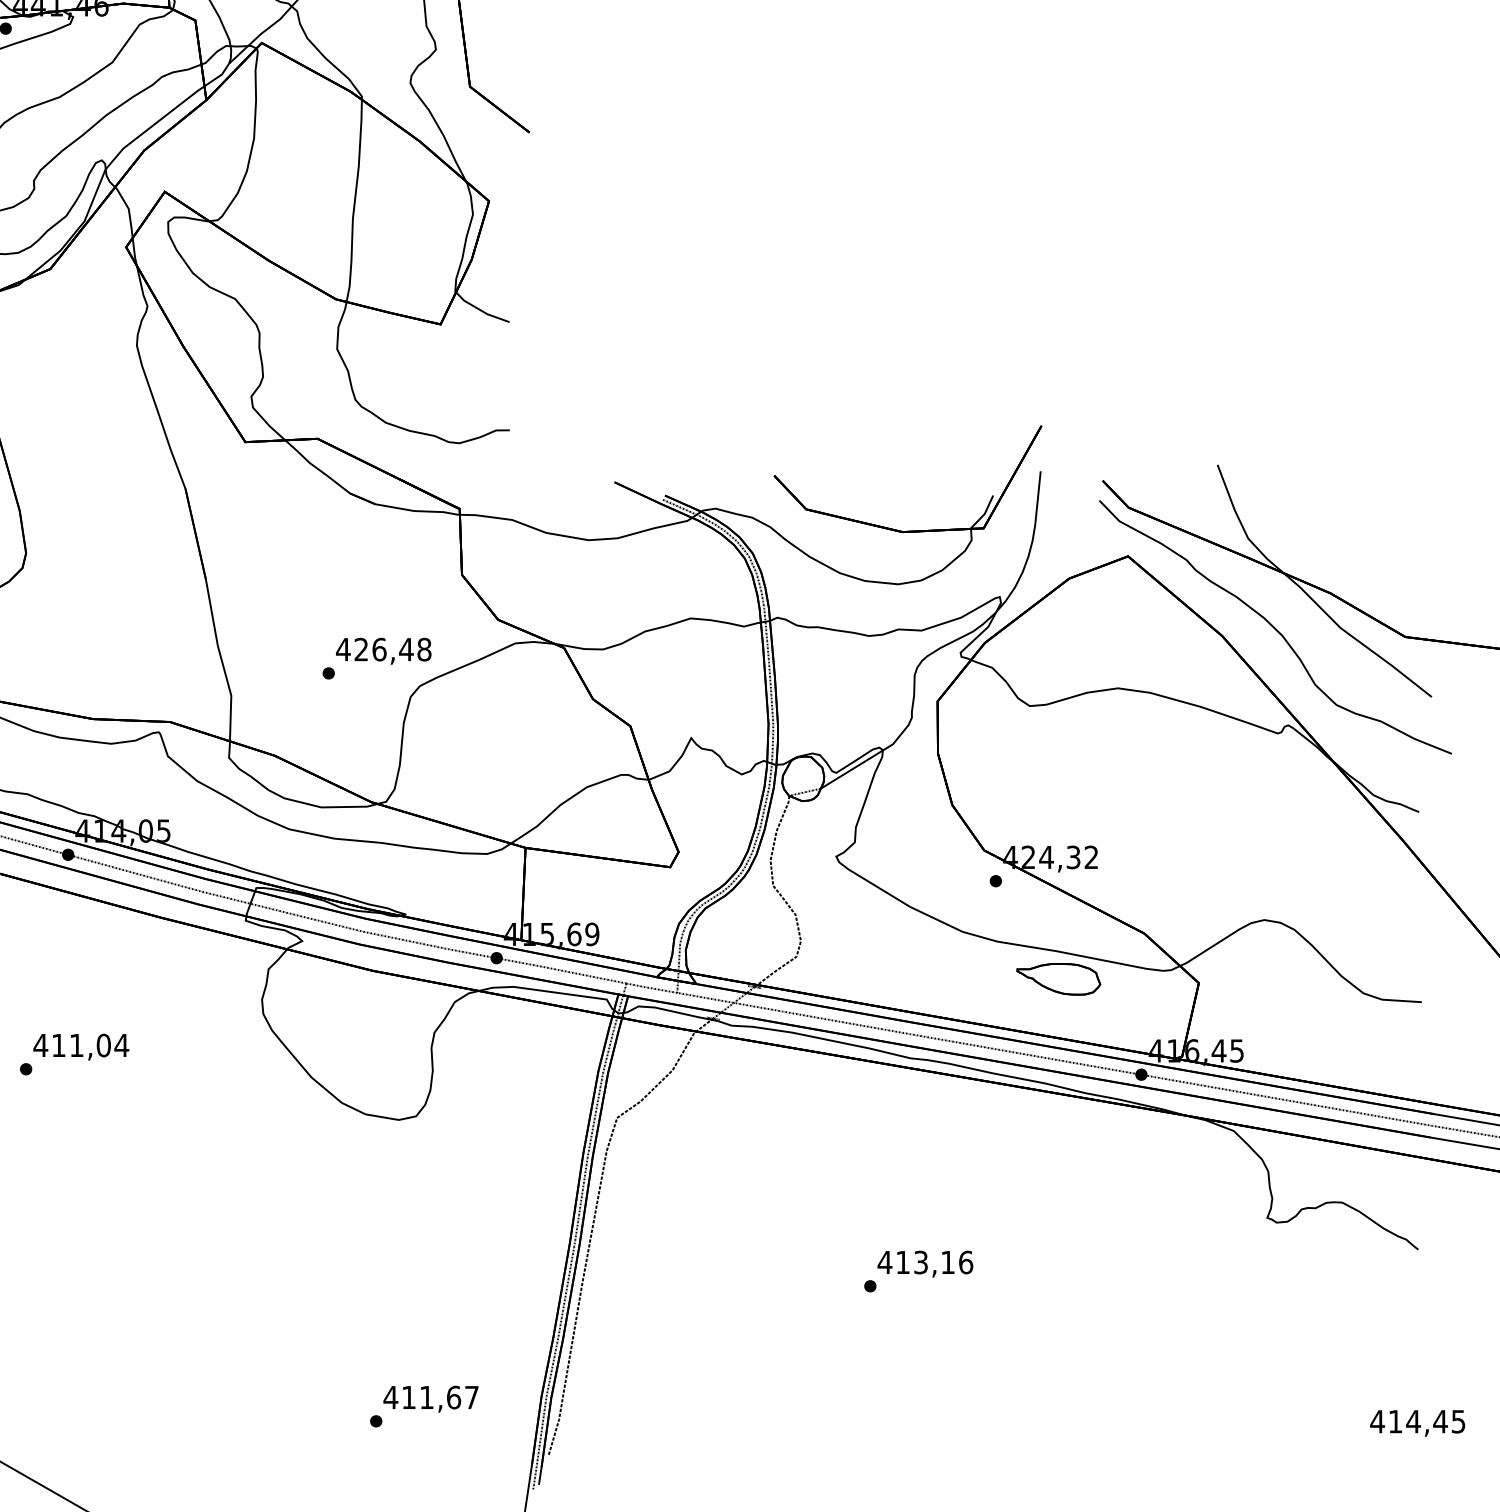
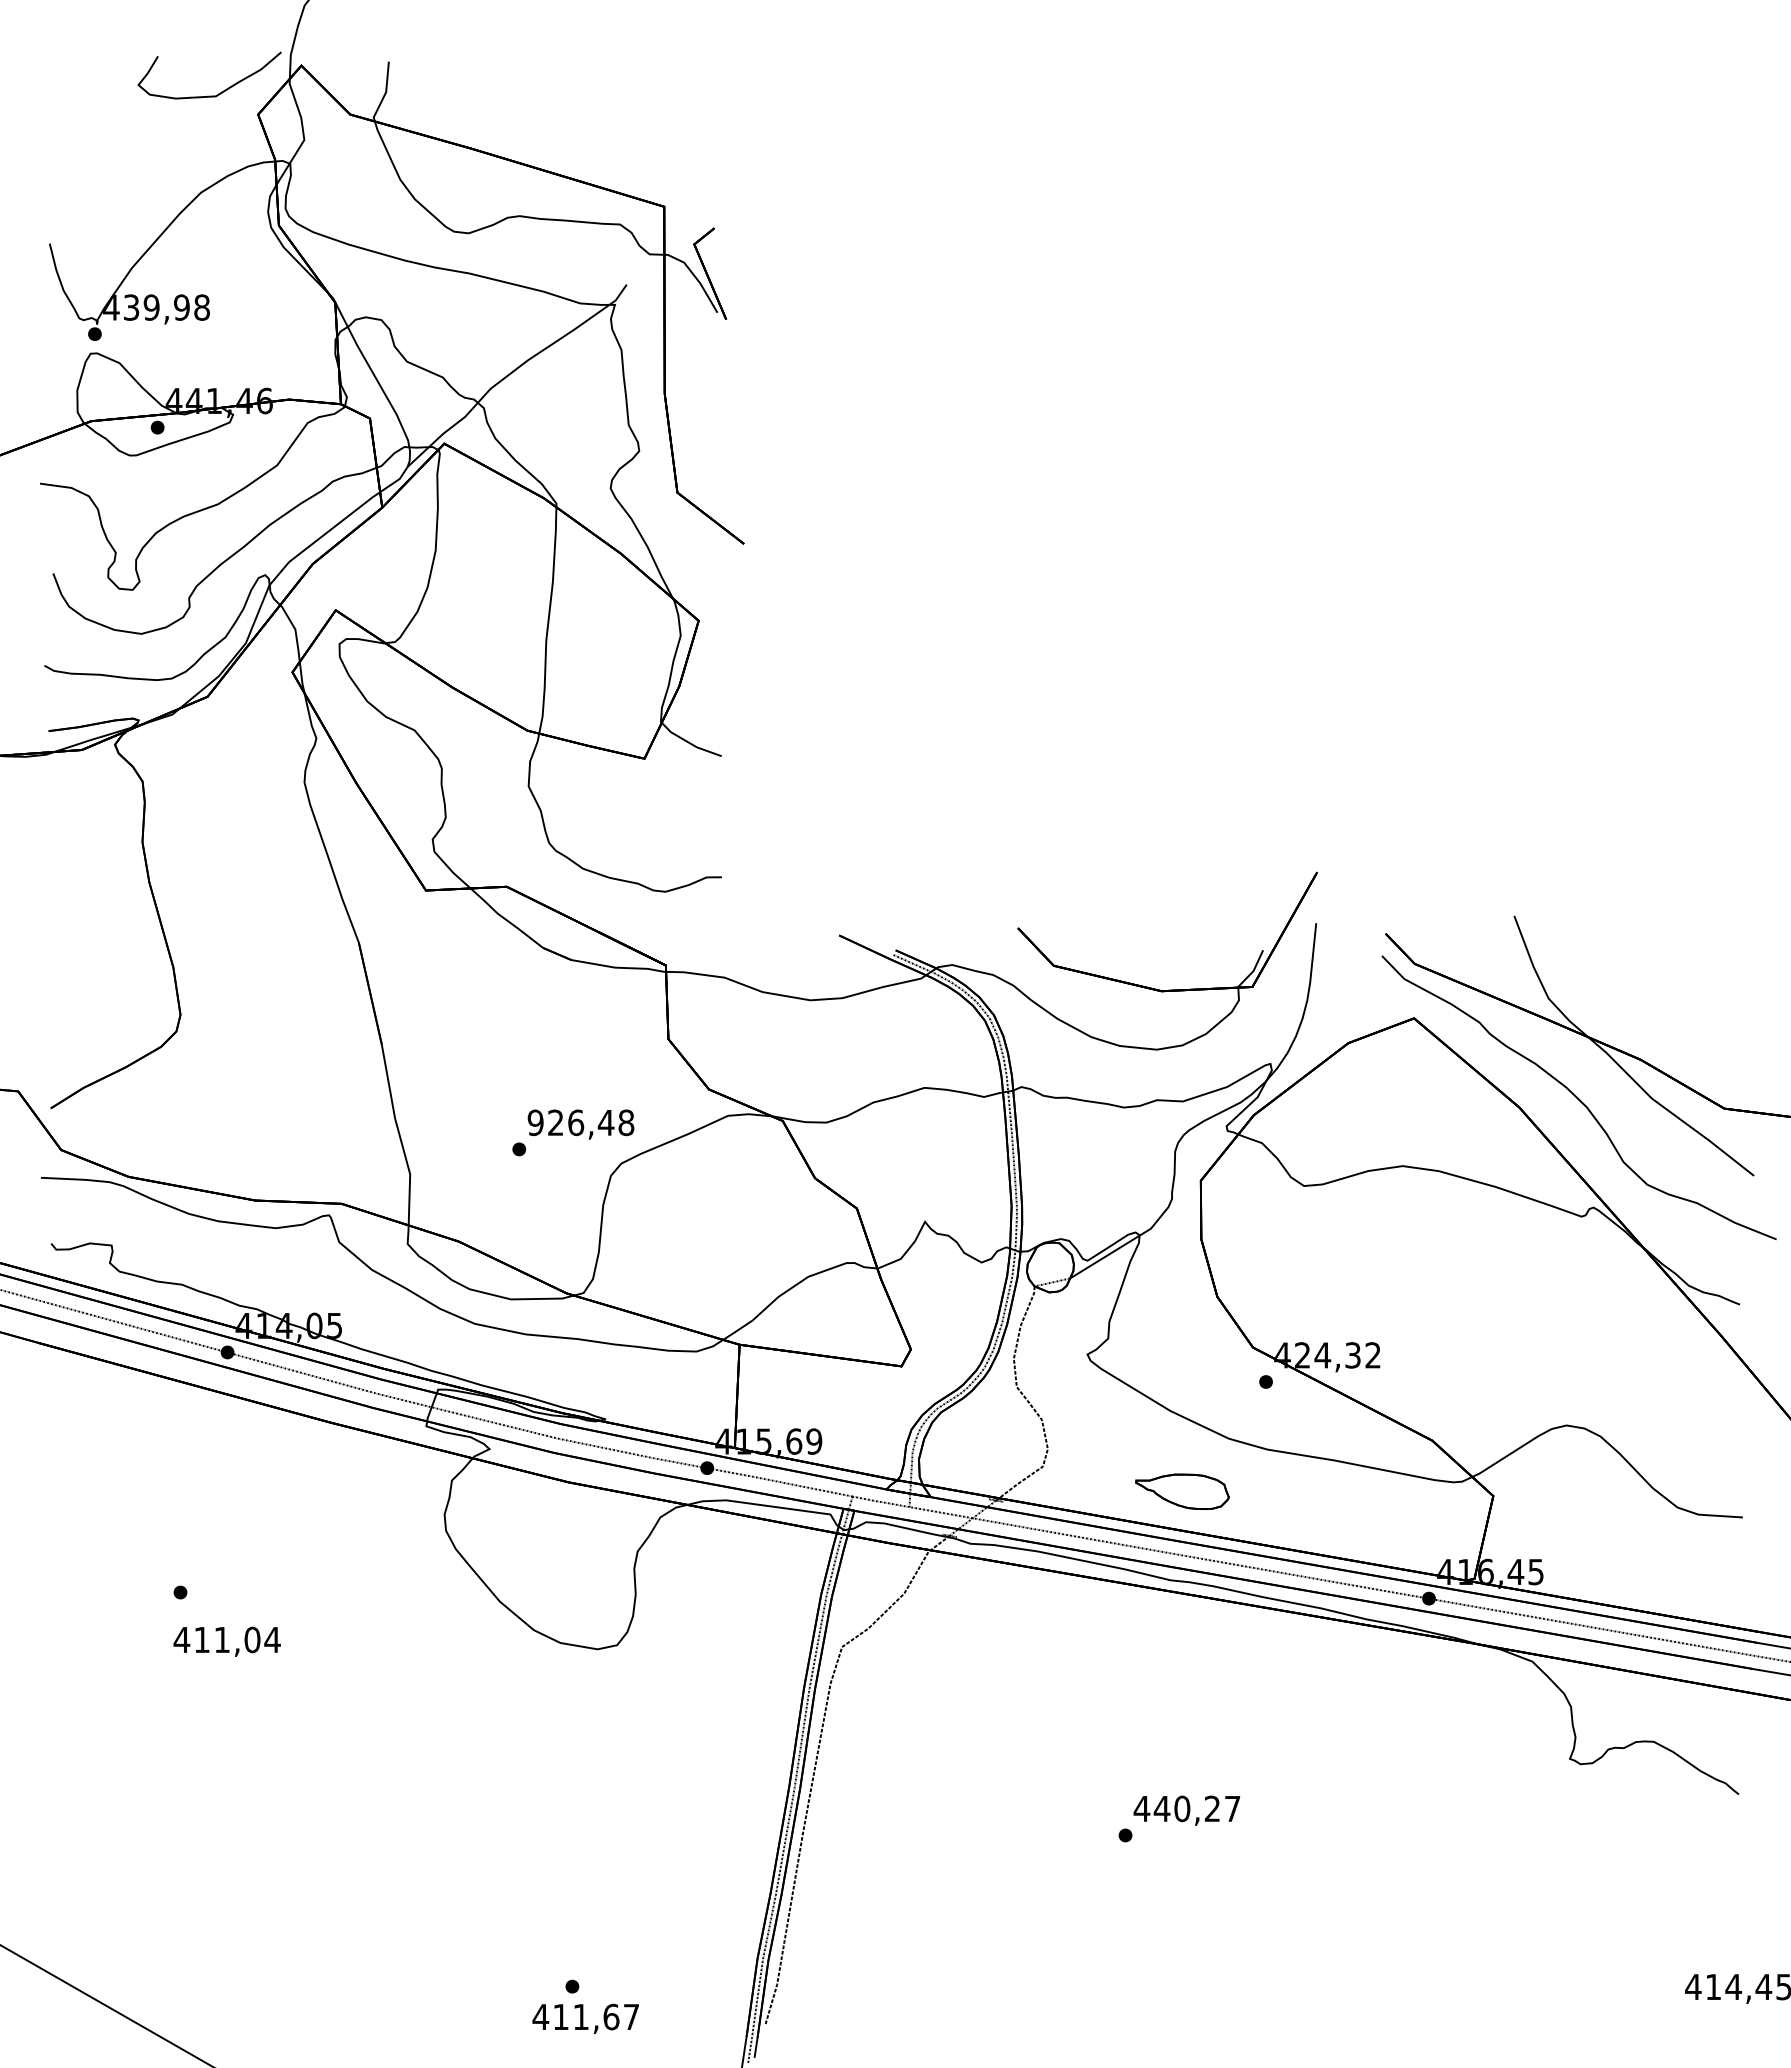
text: (343, 649) -> (535, 1122), 426,48 -> 926,48
part: (1058, 979) -> (1182, 1491), moved
text: (80, 1046) -> (226, 1641), moved
text: (933, 1262) -> (1196, 1808), 413,16 -> 440,27
text: (430, 1398) -> (585, 2018), moved

